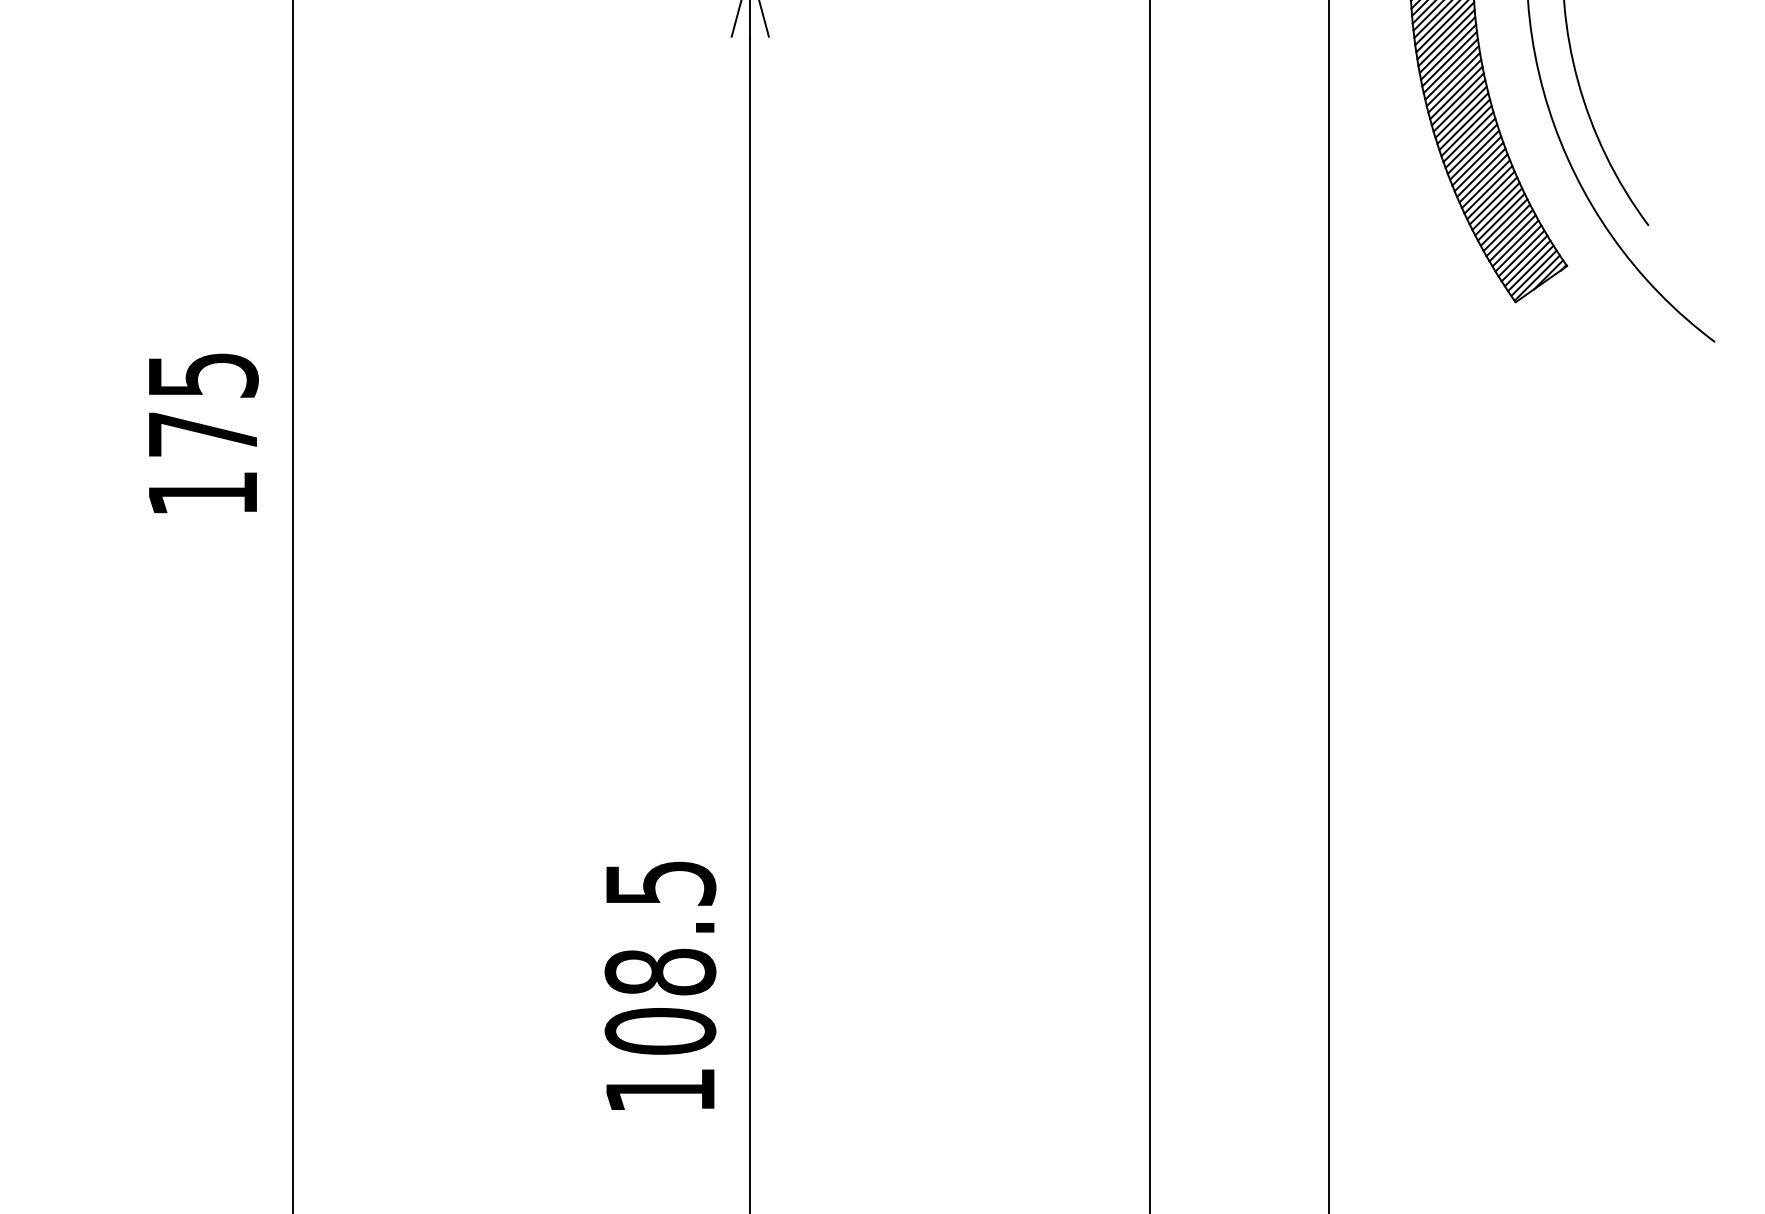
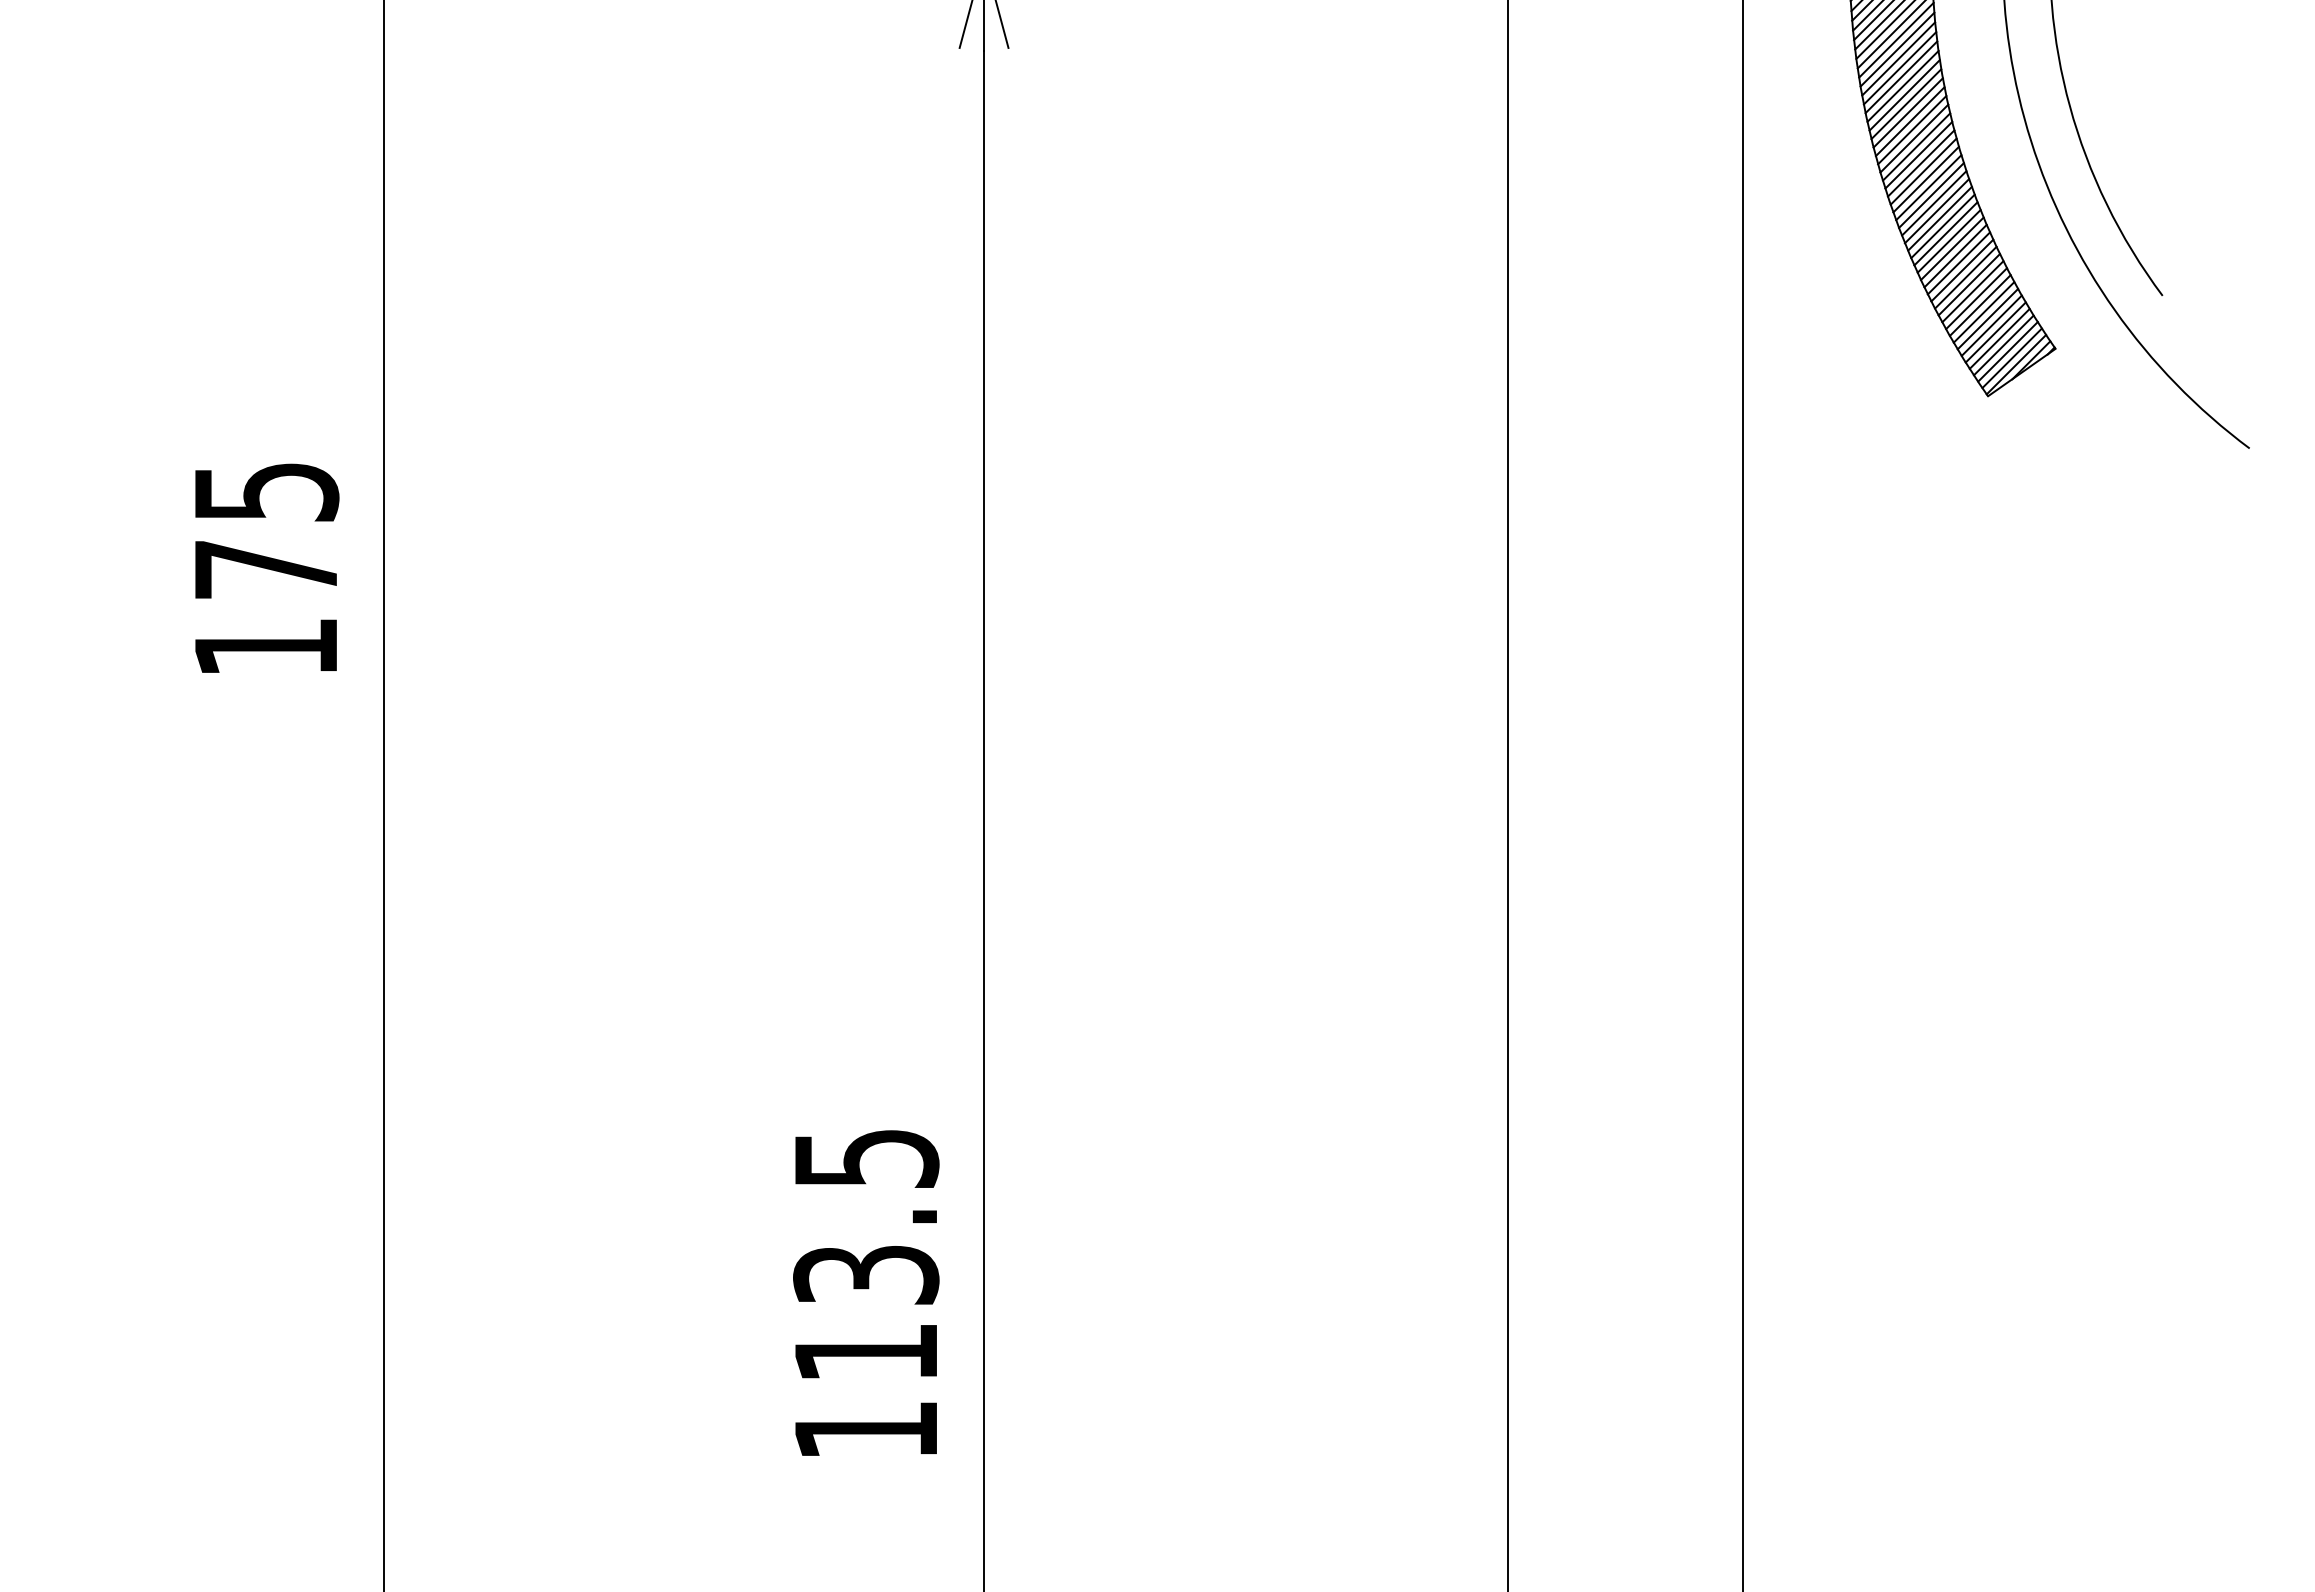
text: (660, 1001) -> (866, 1313), 108.5 -> 113.5

